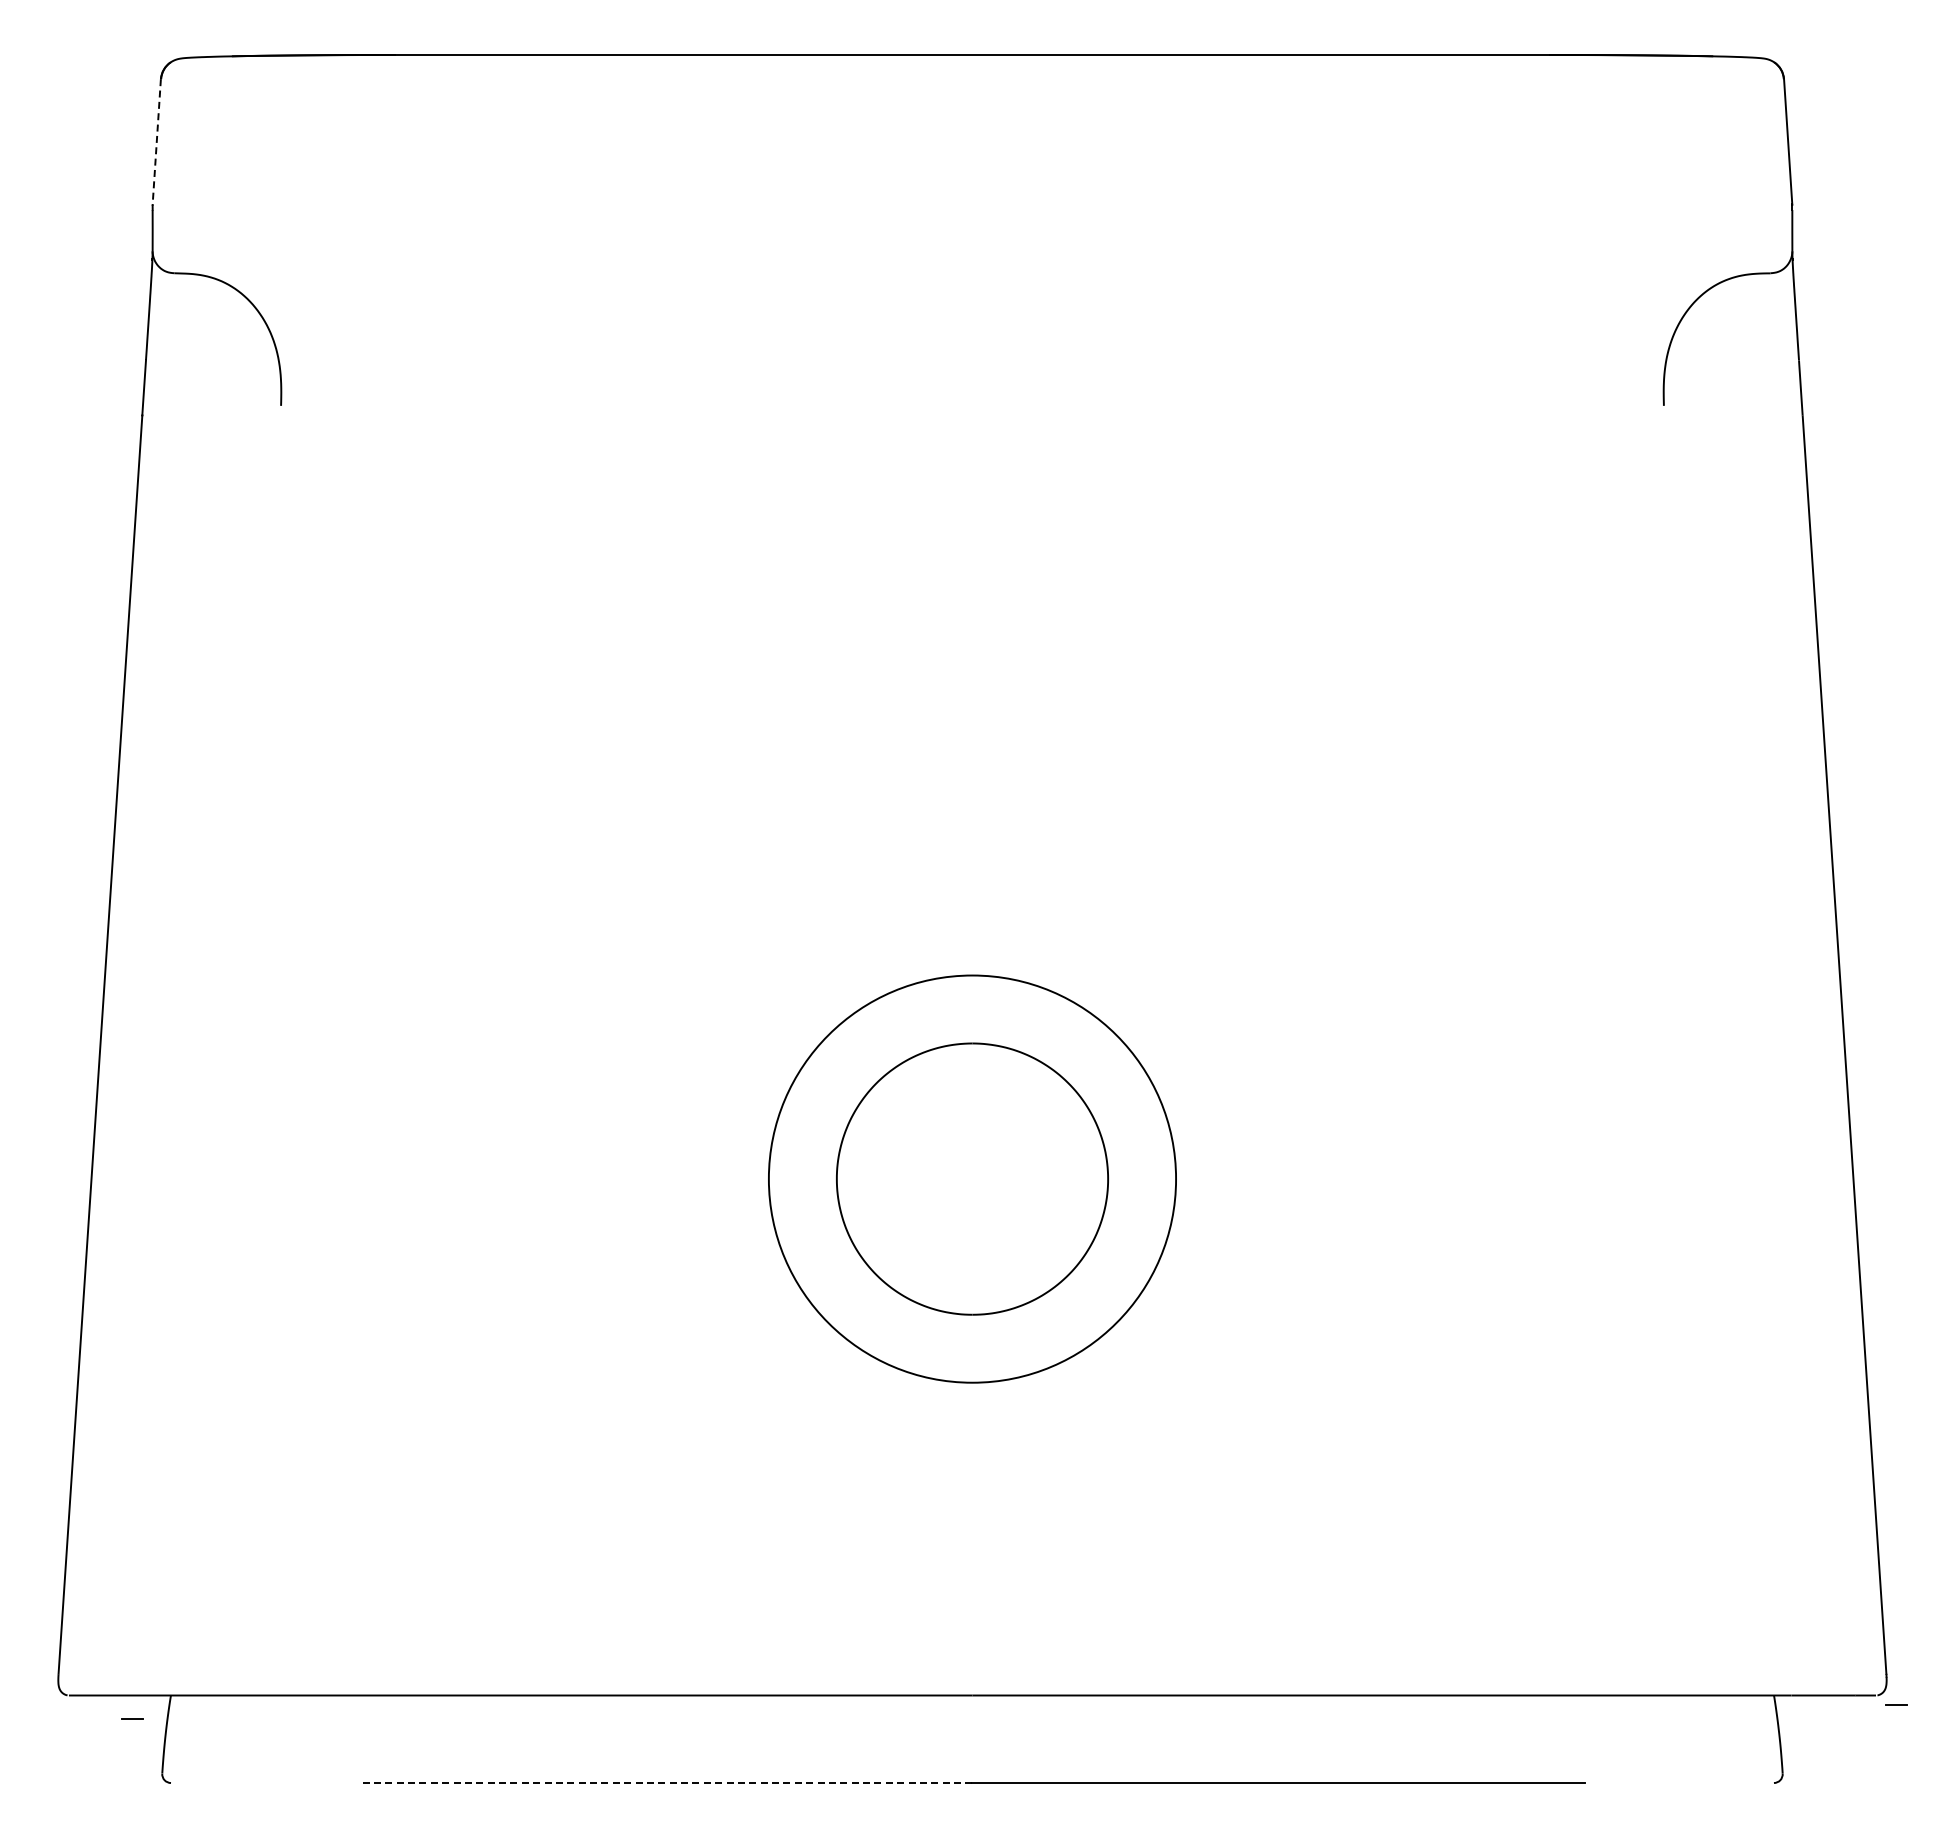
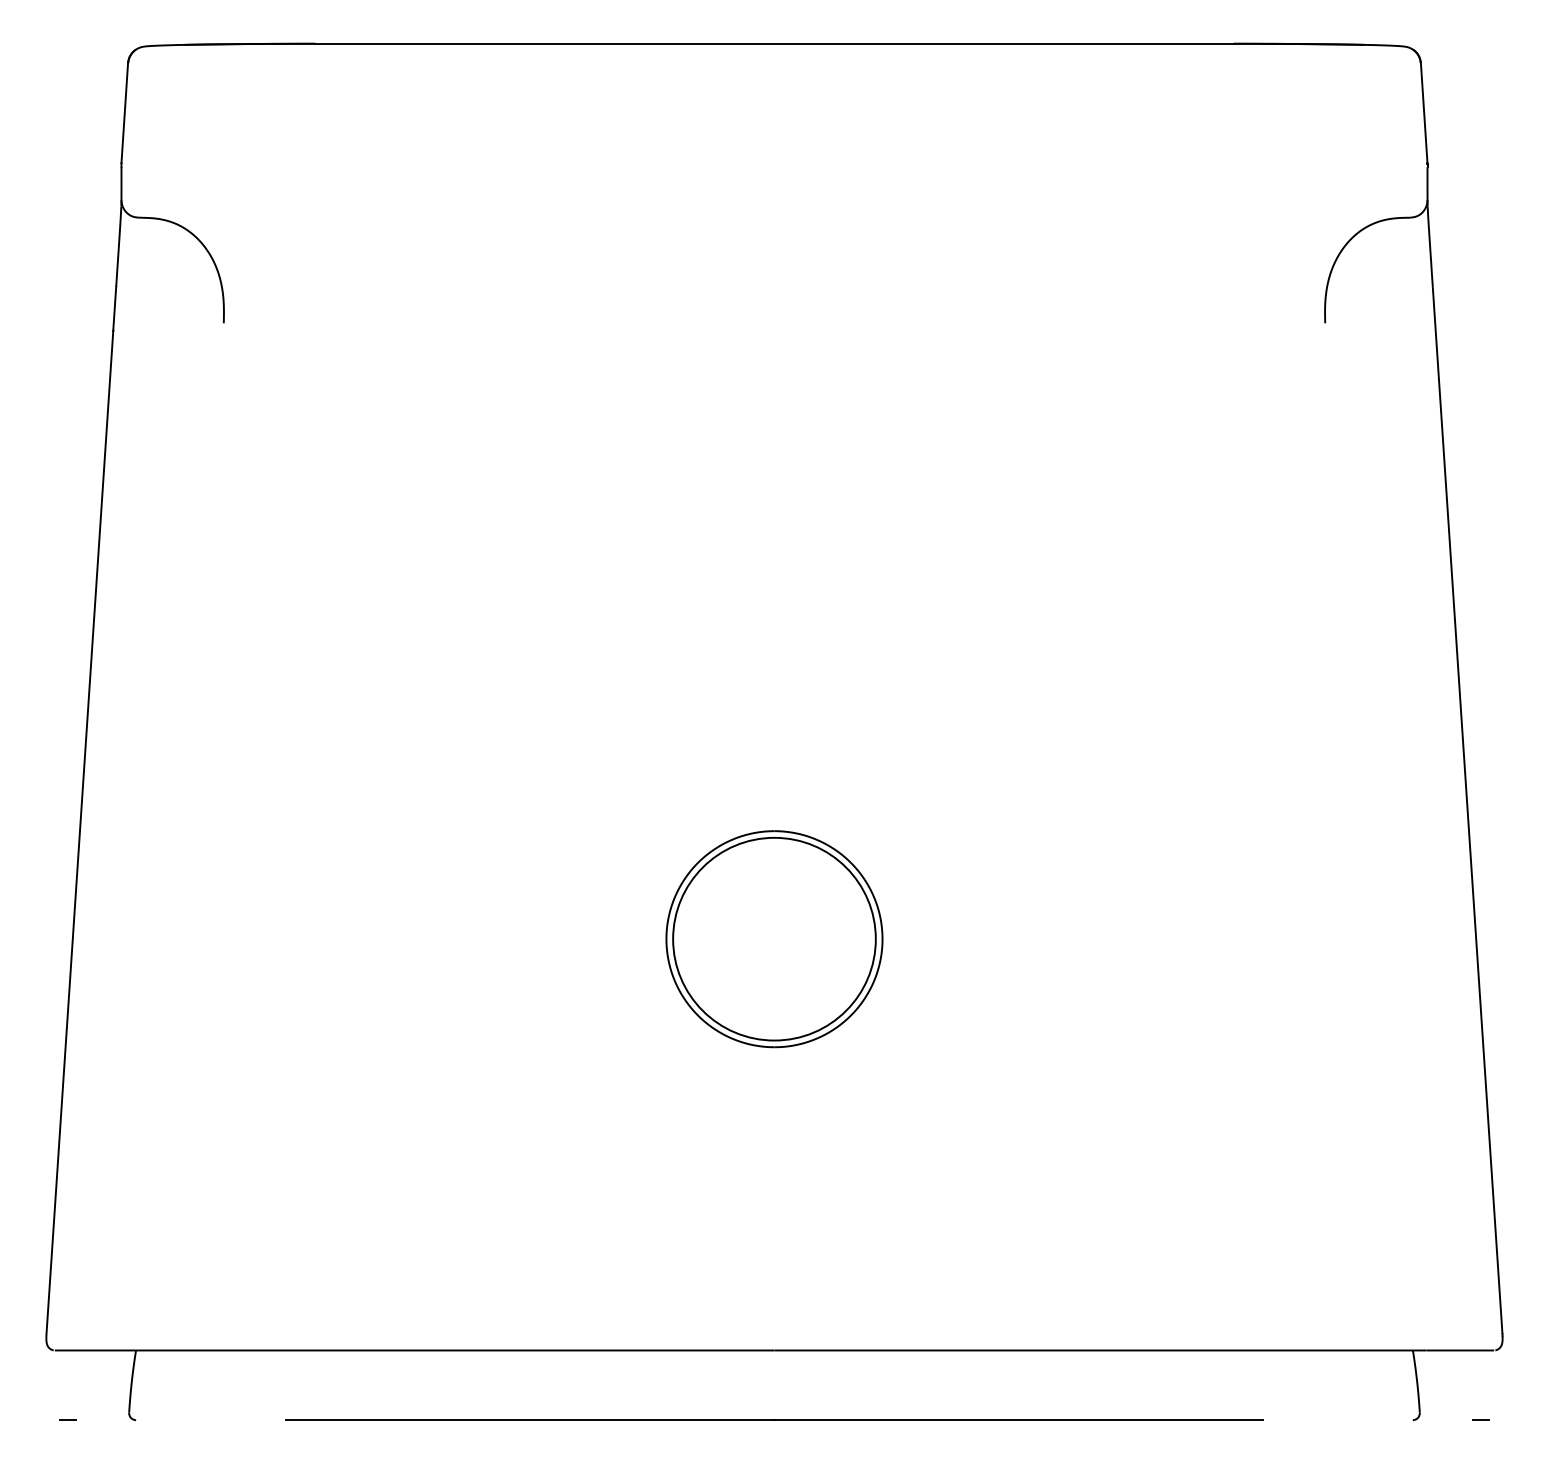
line: (156, 141) -> (124, 112), dashed -> solid
circle: (972, 1178) -> (774, 938), size x0.62
line: (1896, 1704) -> (1480, 1419), moved
line: (132, 1718) -> (68, 1419), moved
line: (665, 1783) -> (529, 1420), dashed -> solid

